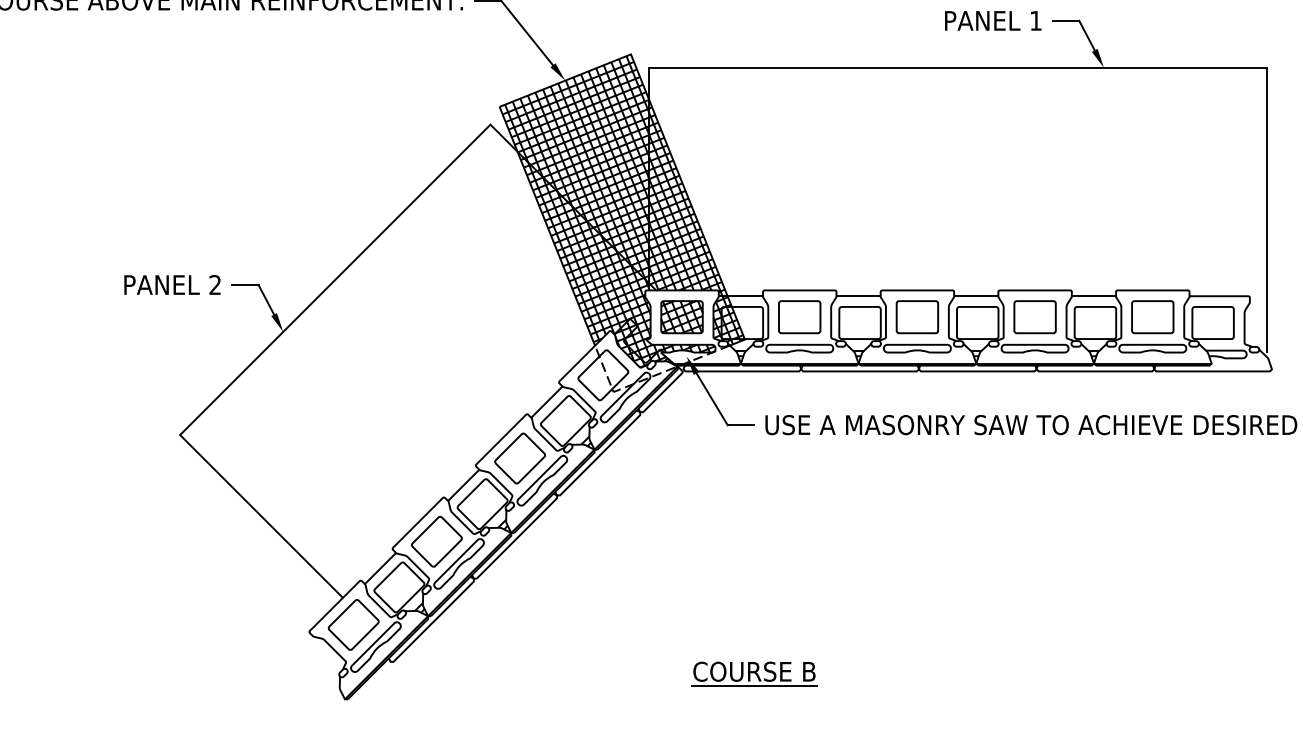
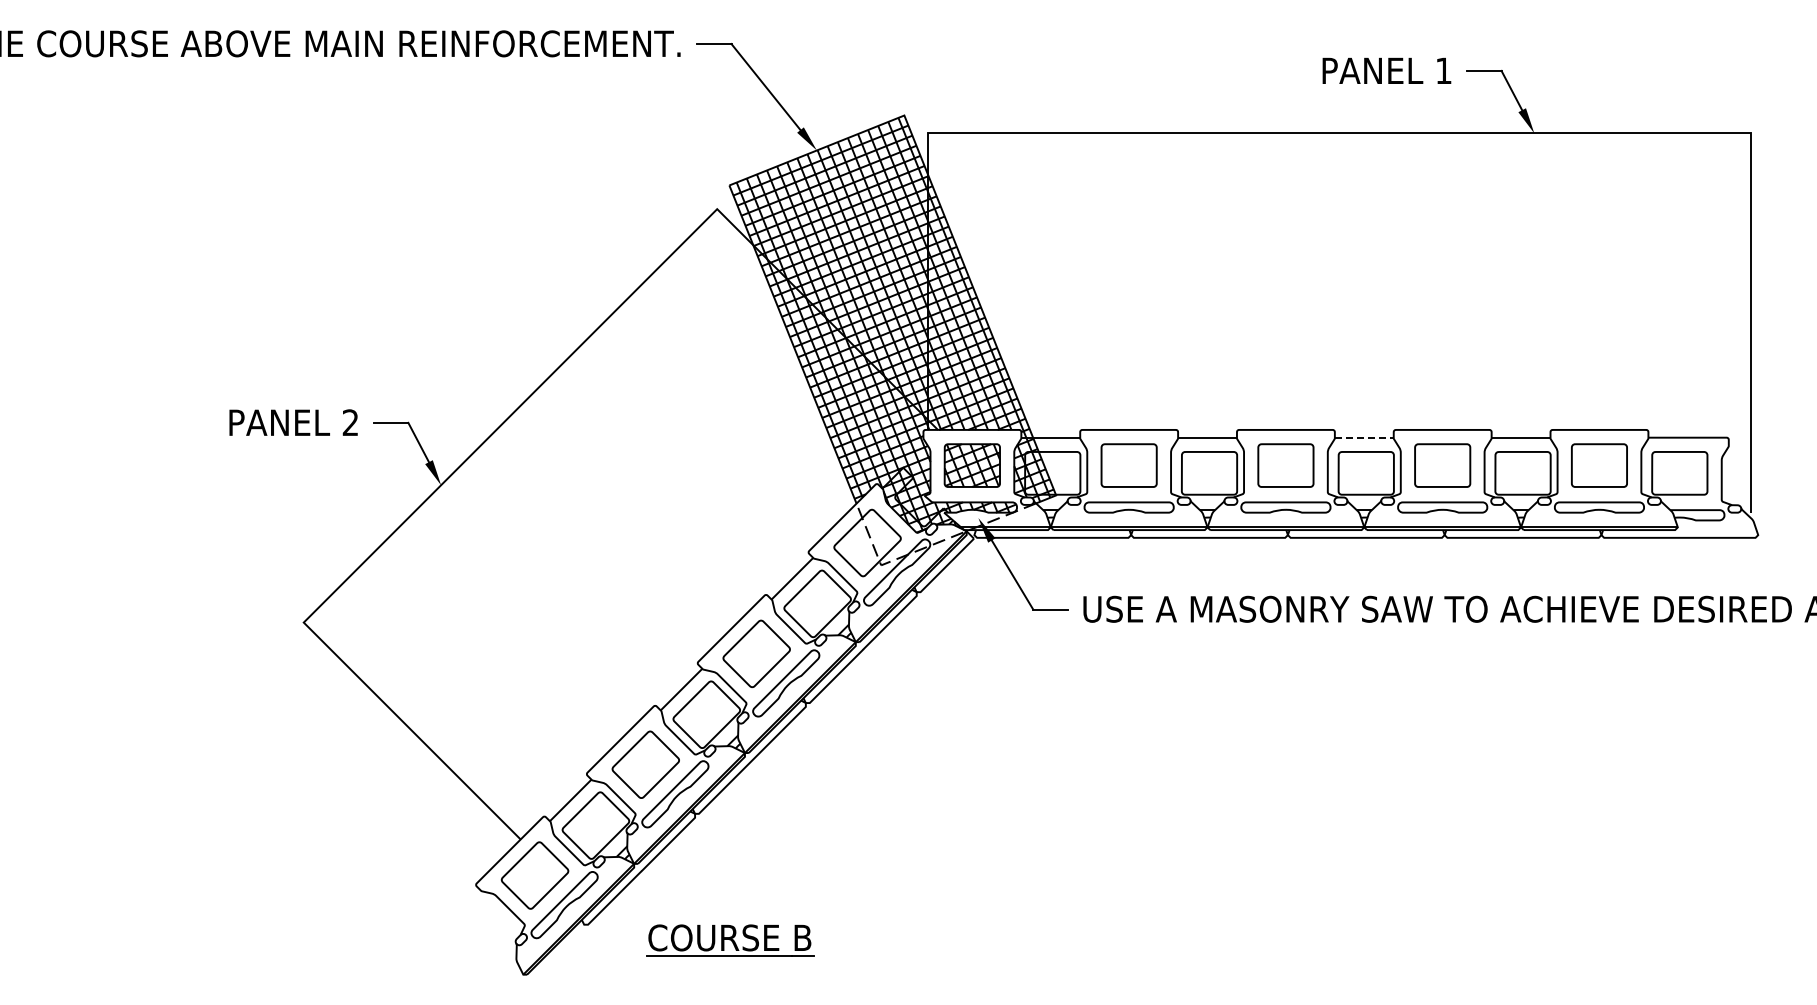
line: (977, 296) -> (1365, 437), solid -> dashed
part: (754, 673) -> (730, 940), moved

